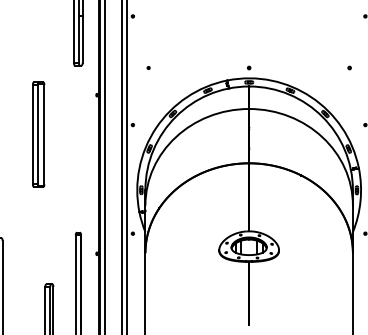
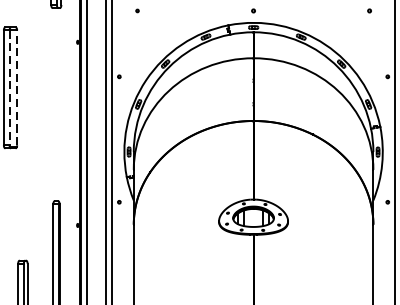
line: (37, 134) -> (9, 87), solid -> dashed
line: (44, 134) -> (17, 87), solid -> dashed

